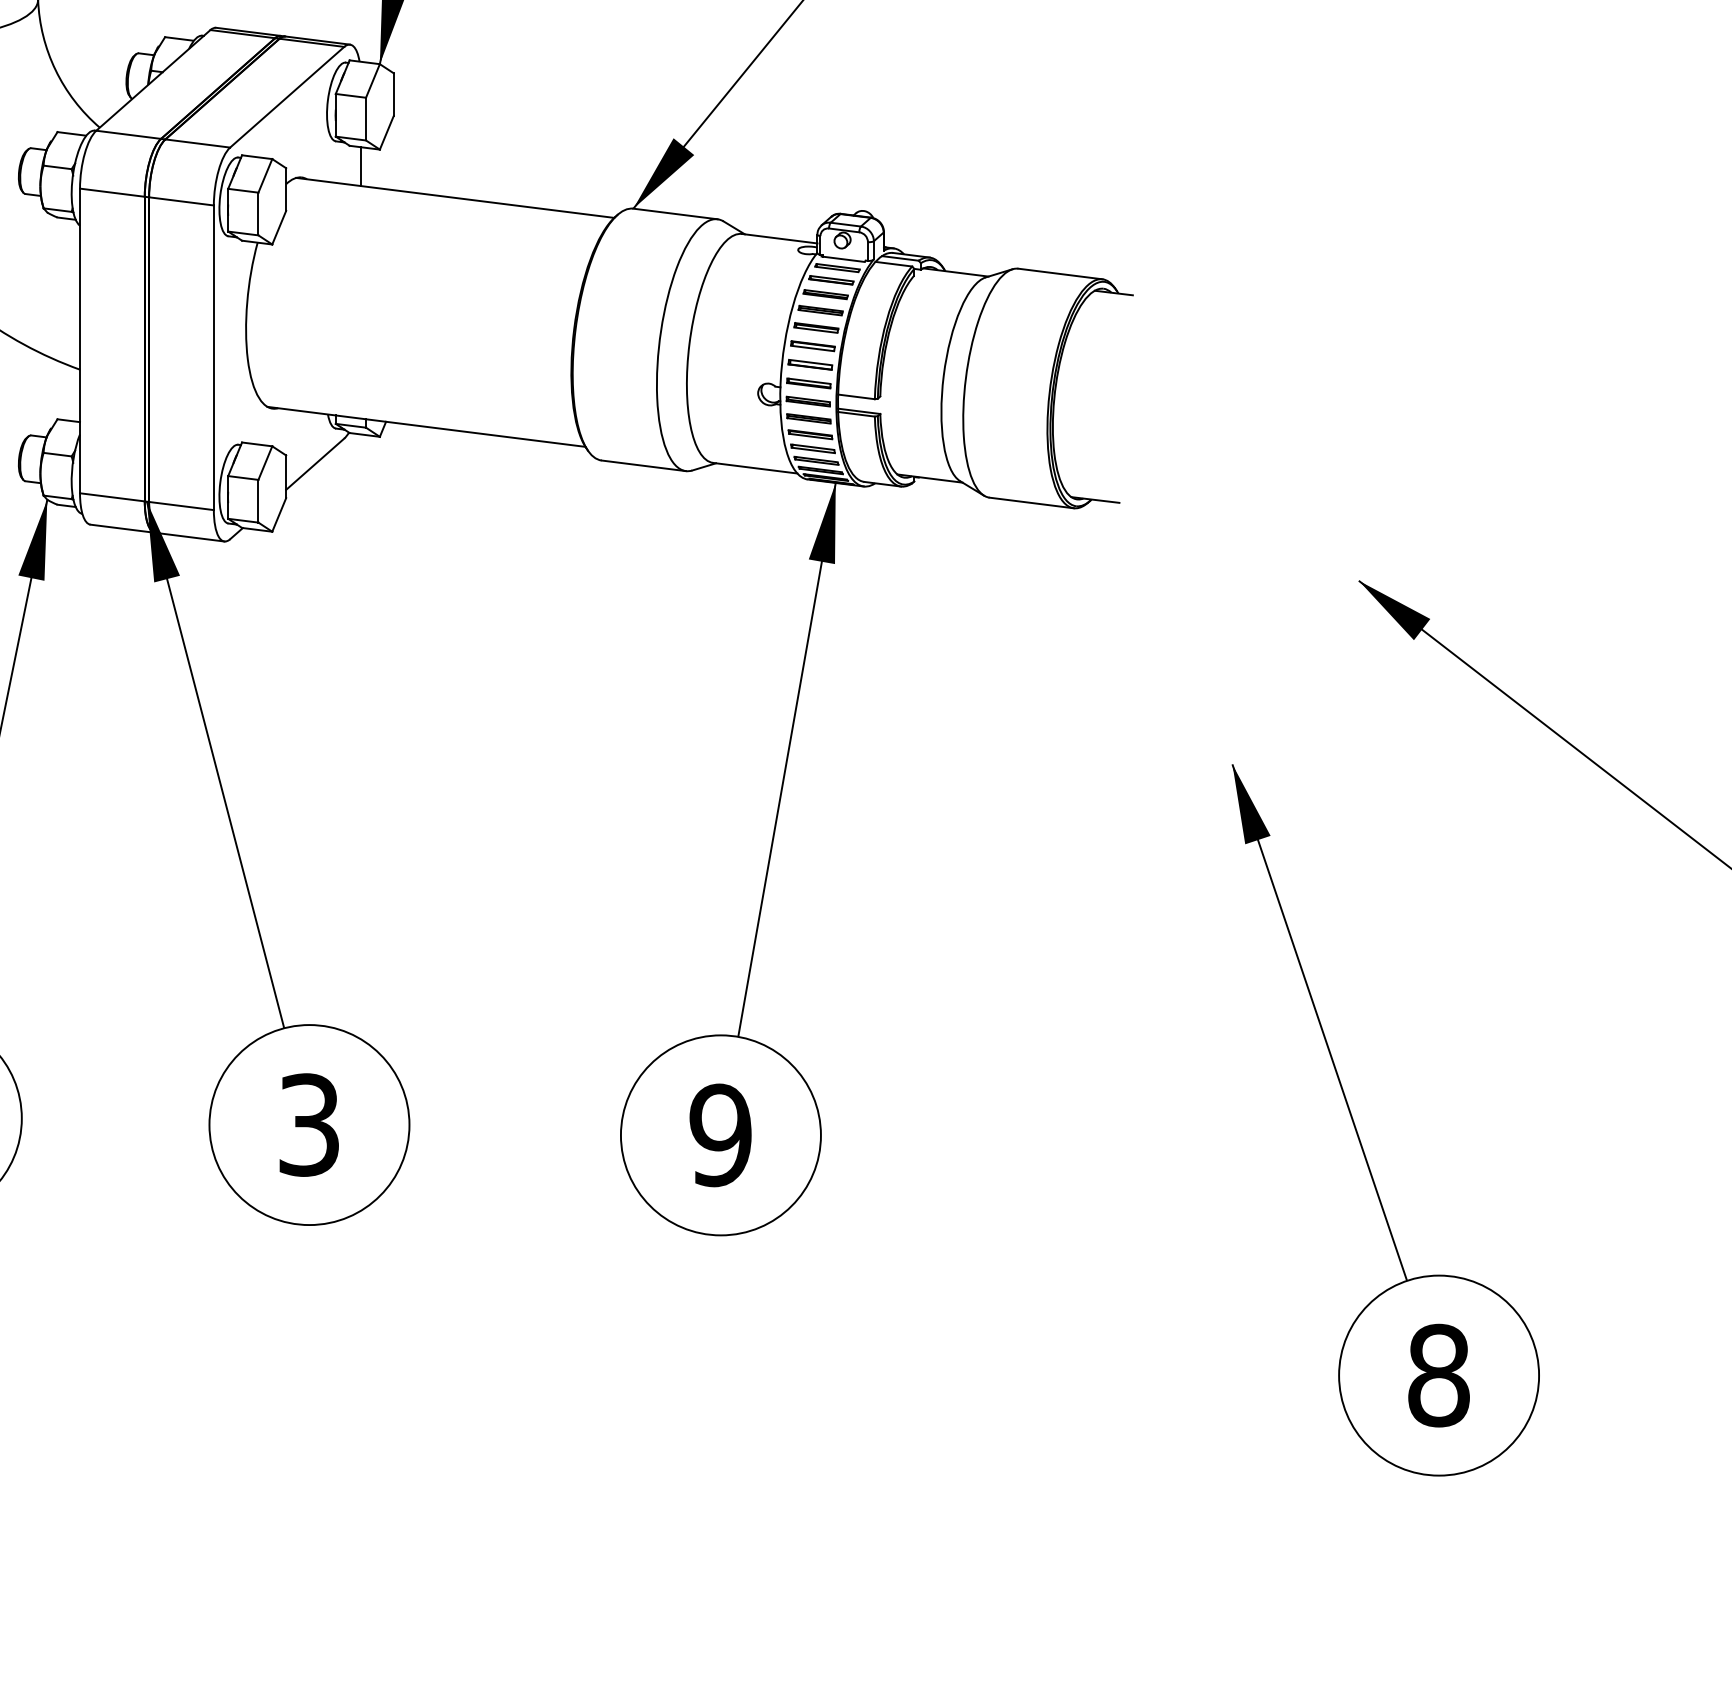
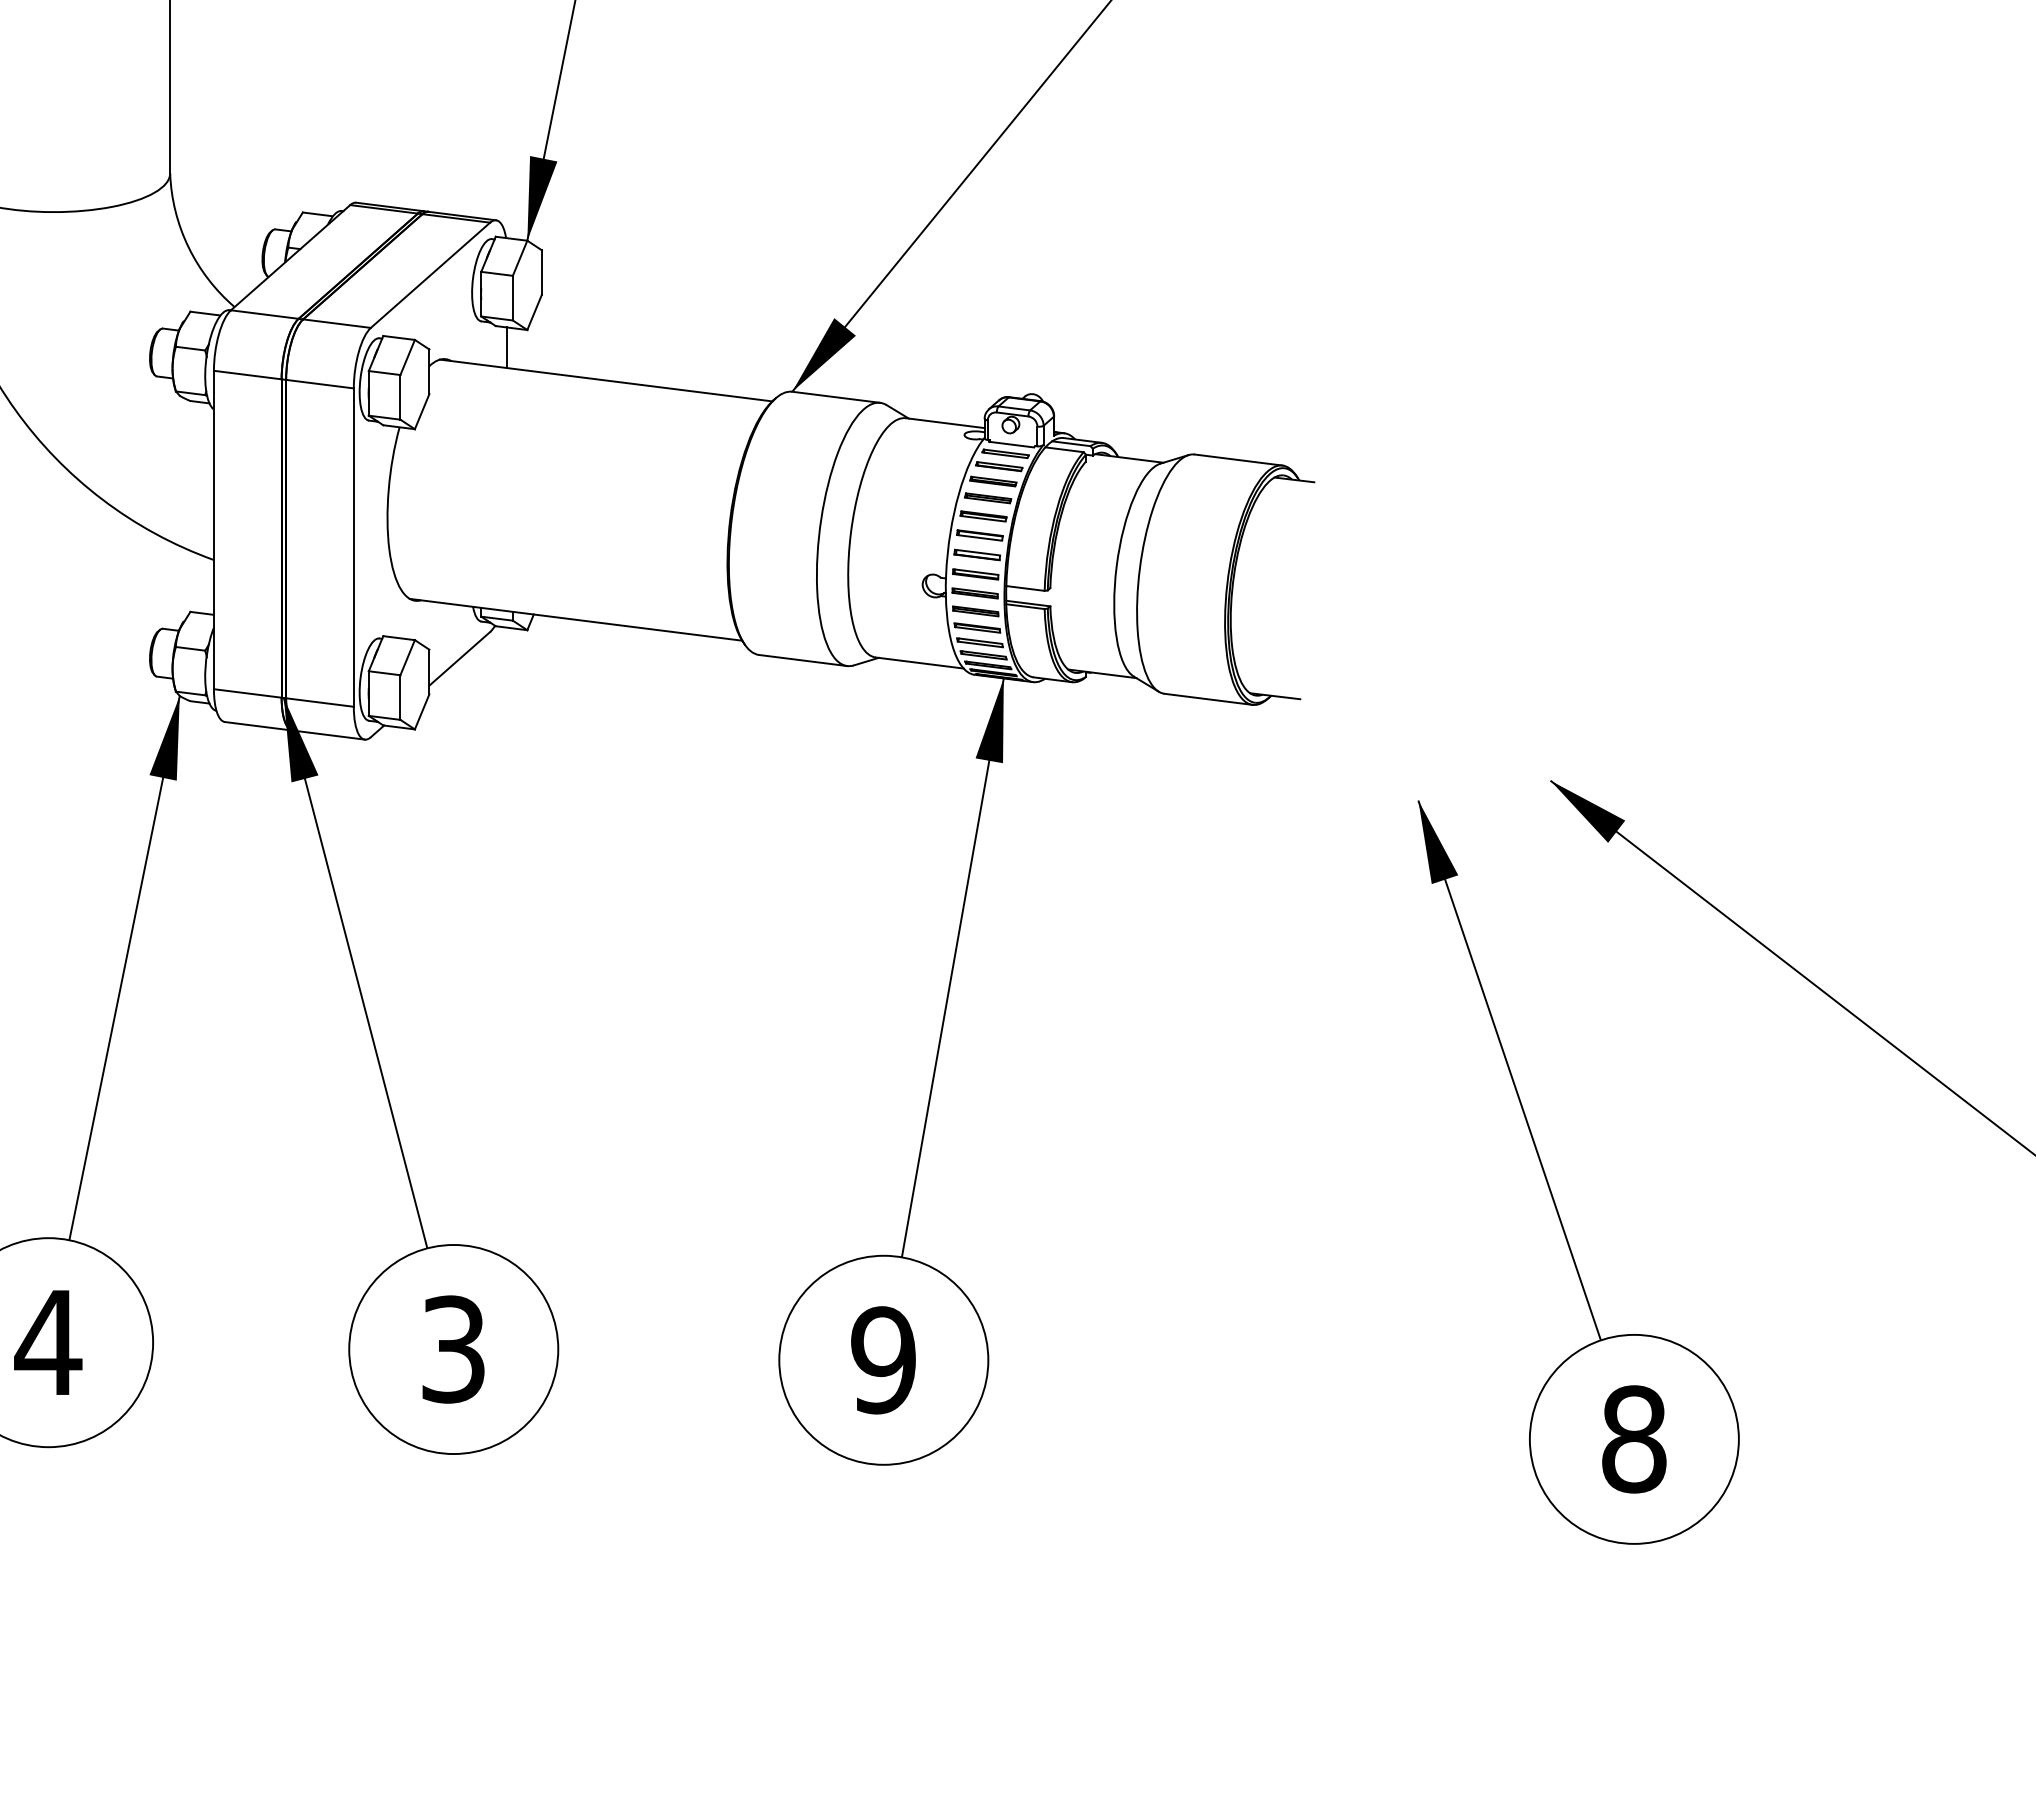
part: (1356, 1128) -> (1548, 1181), moved

